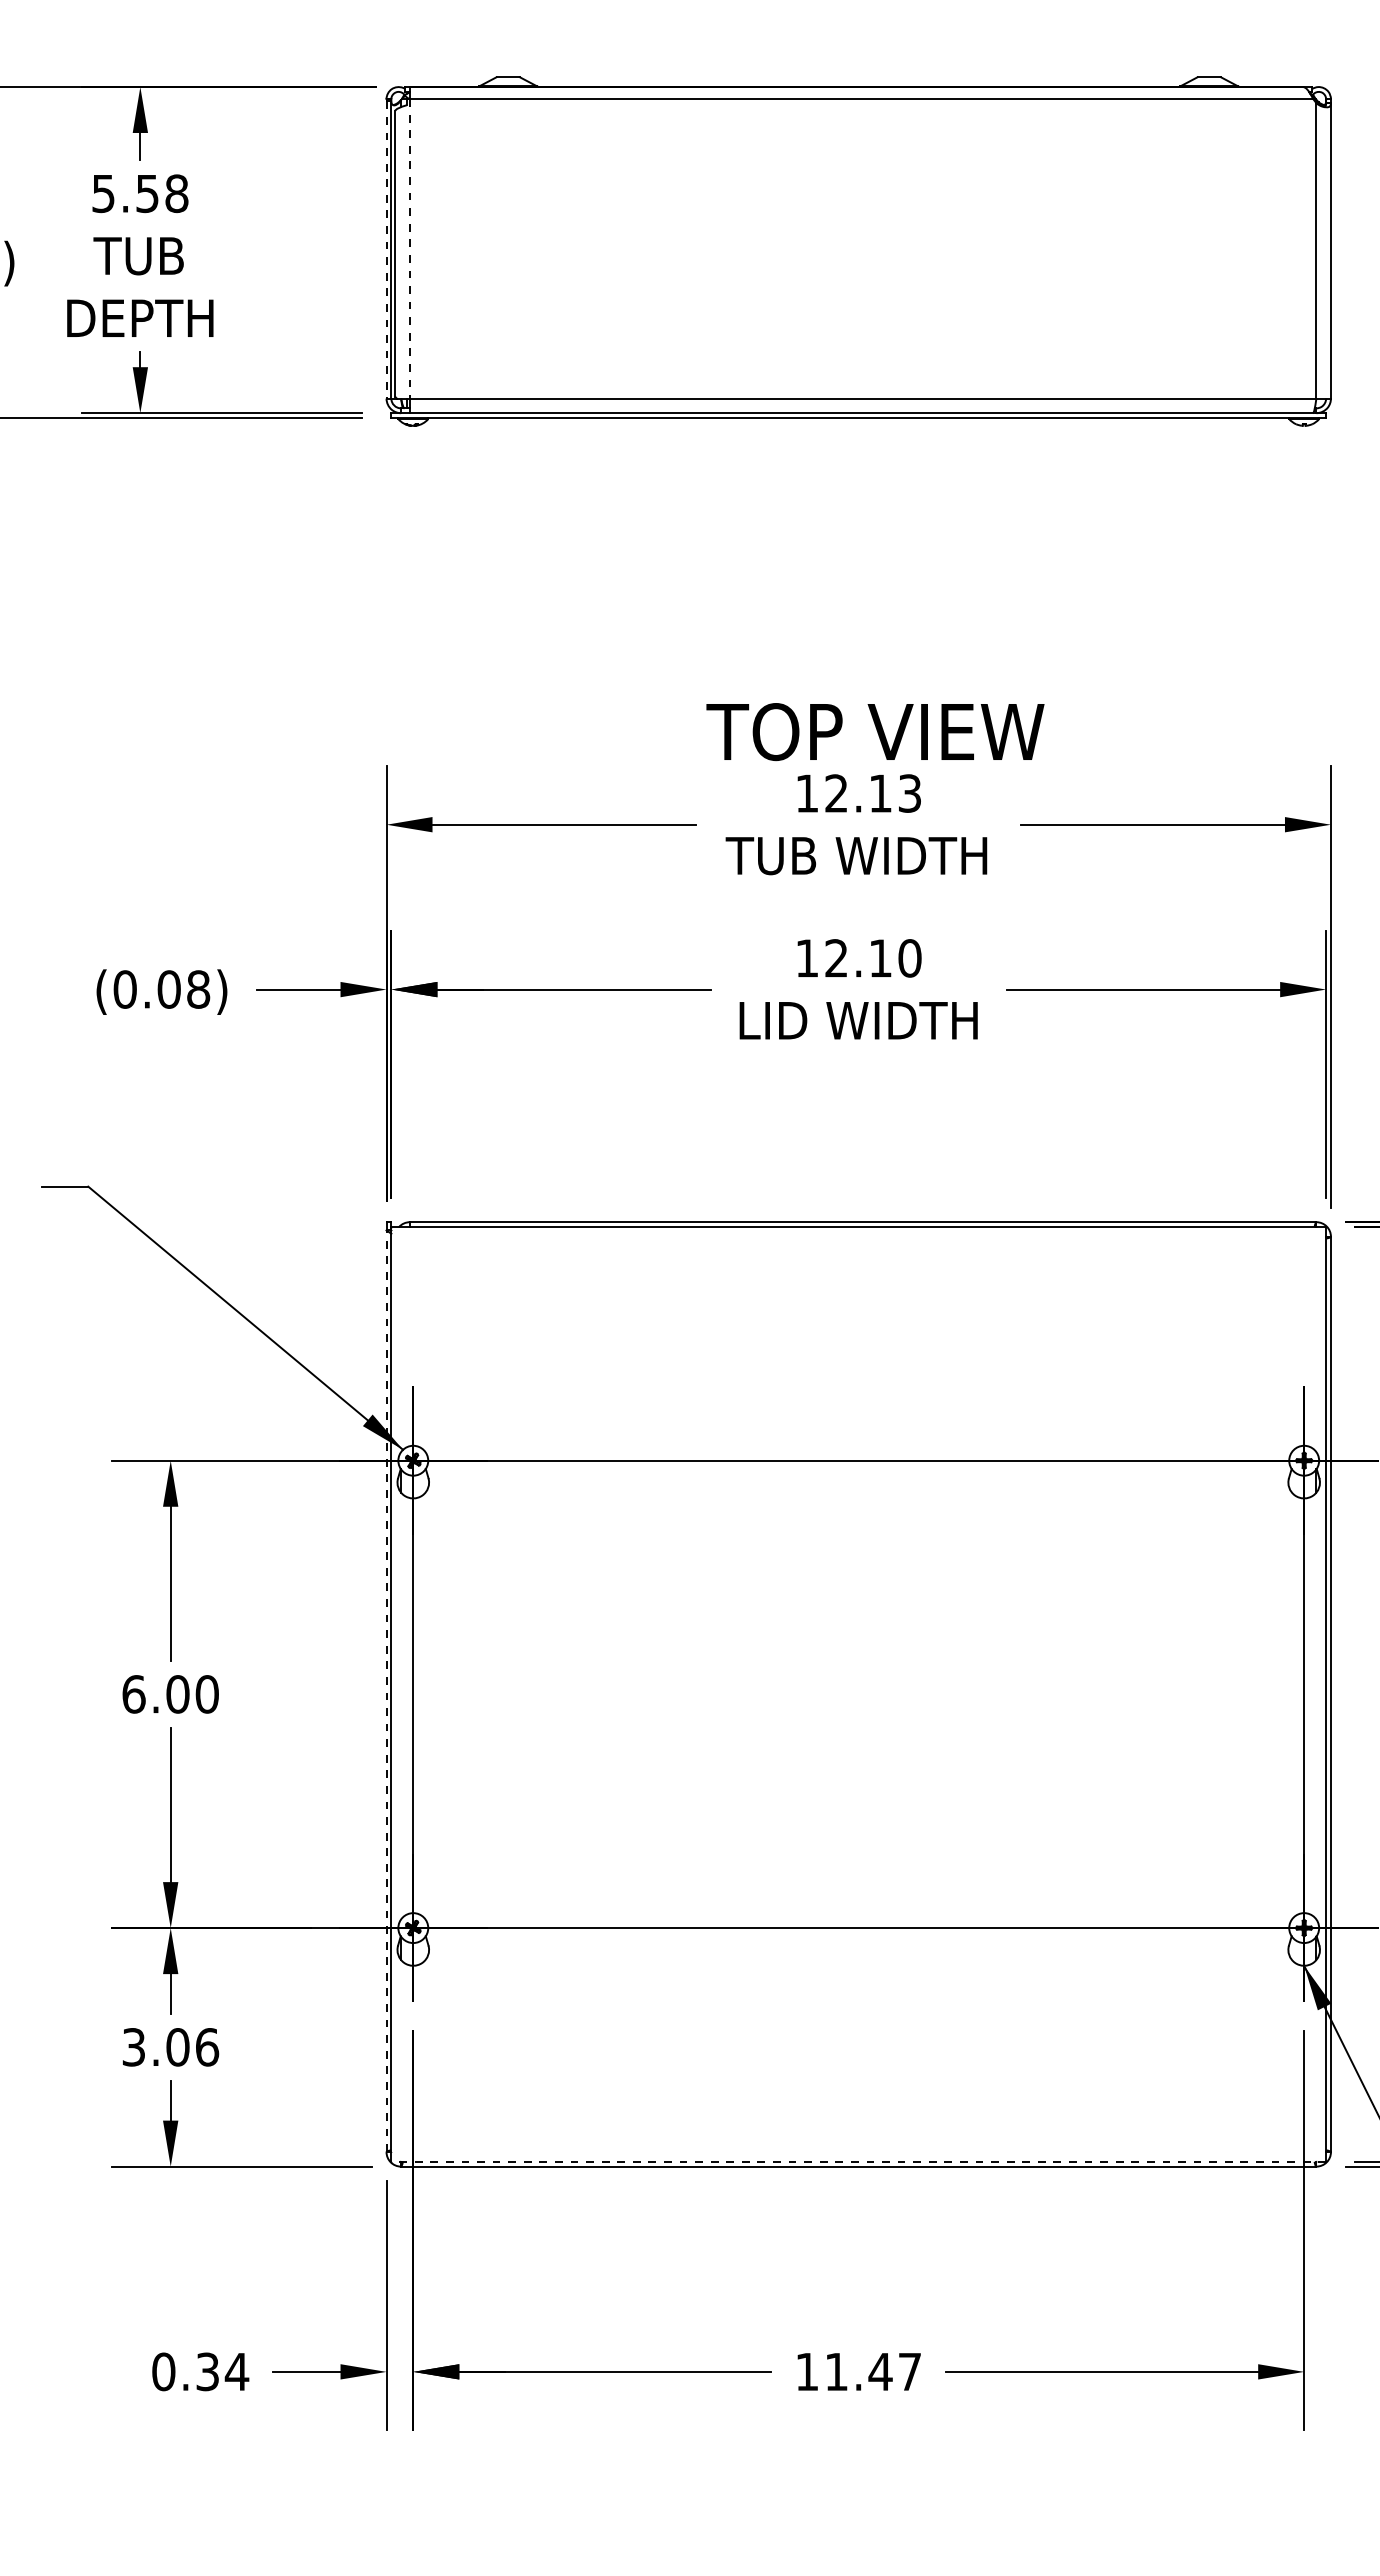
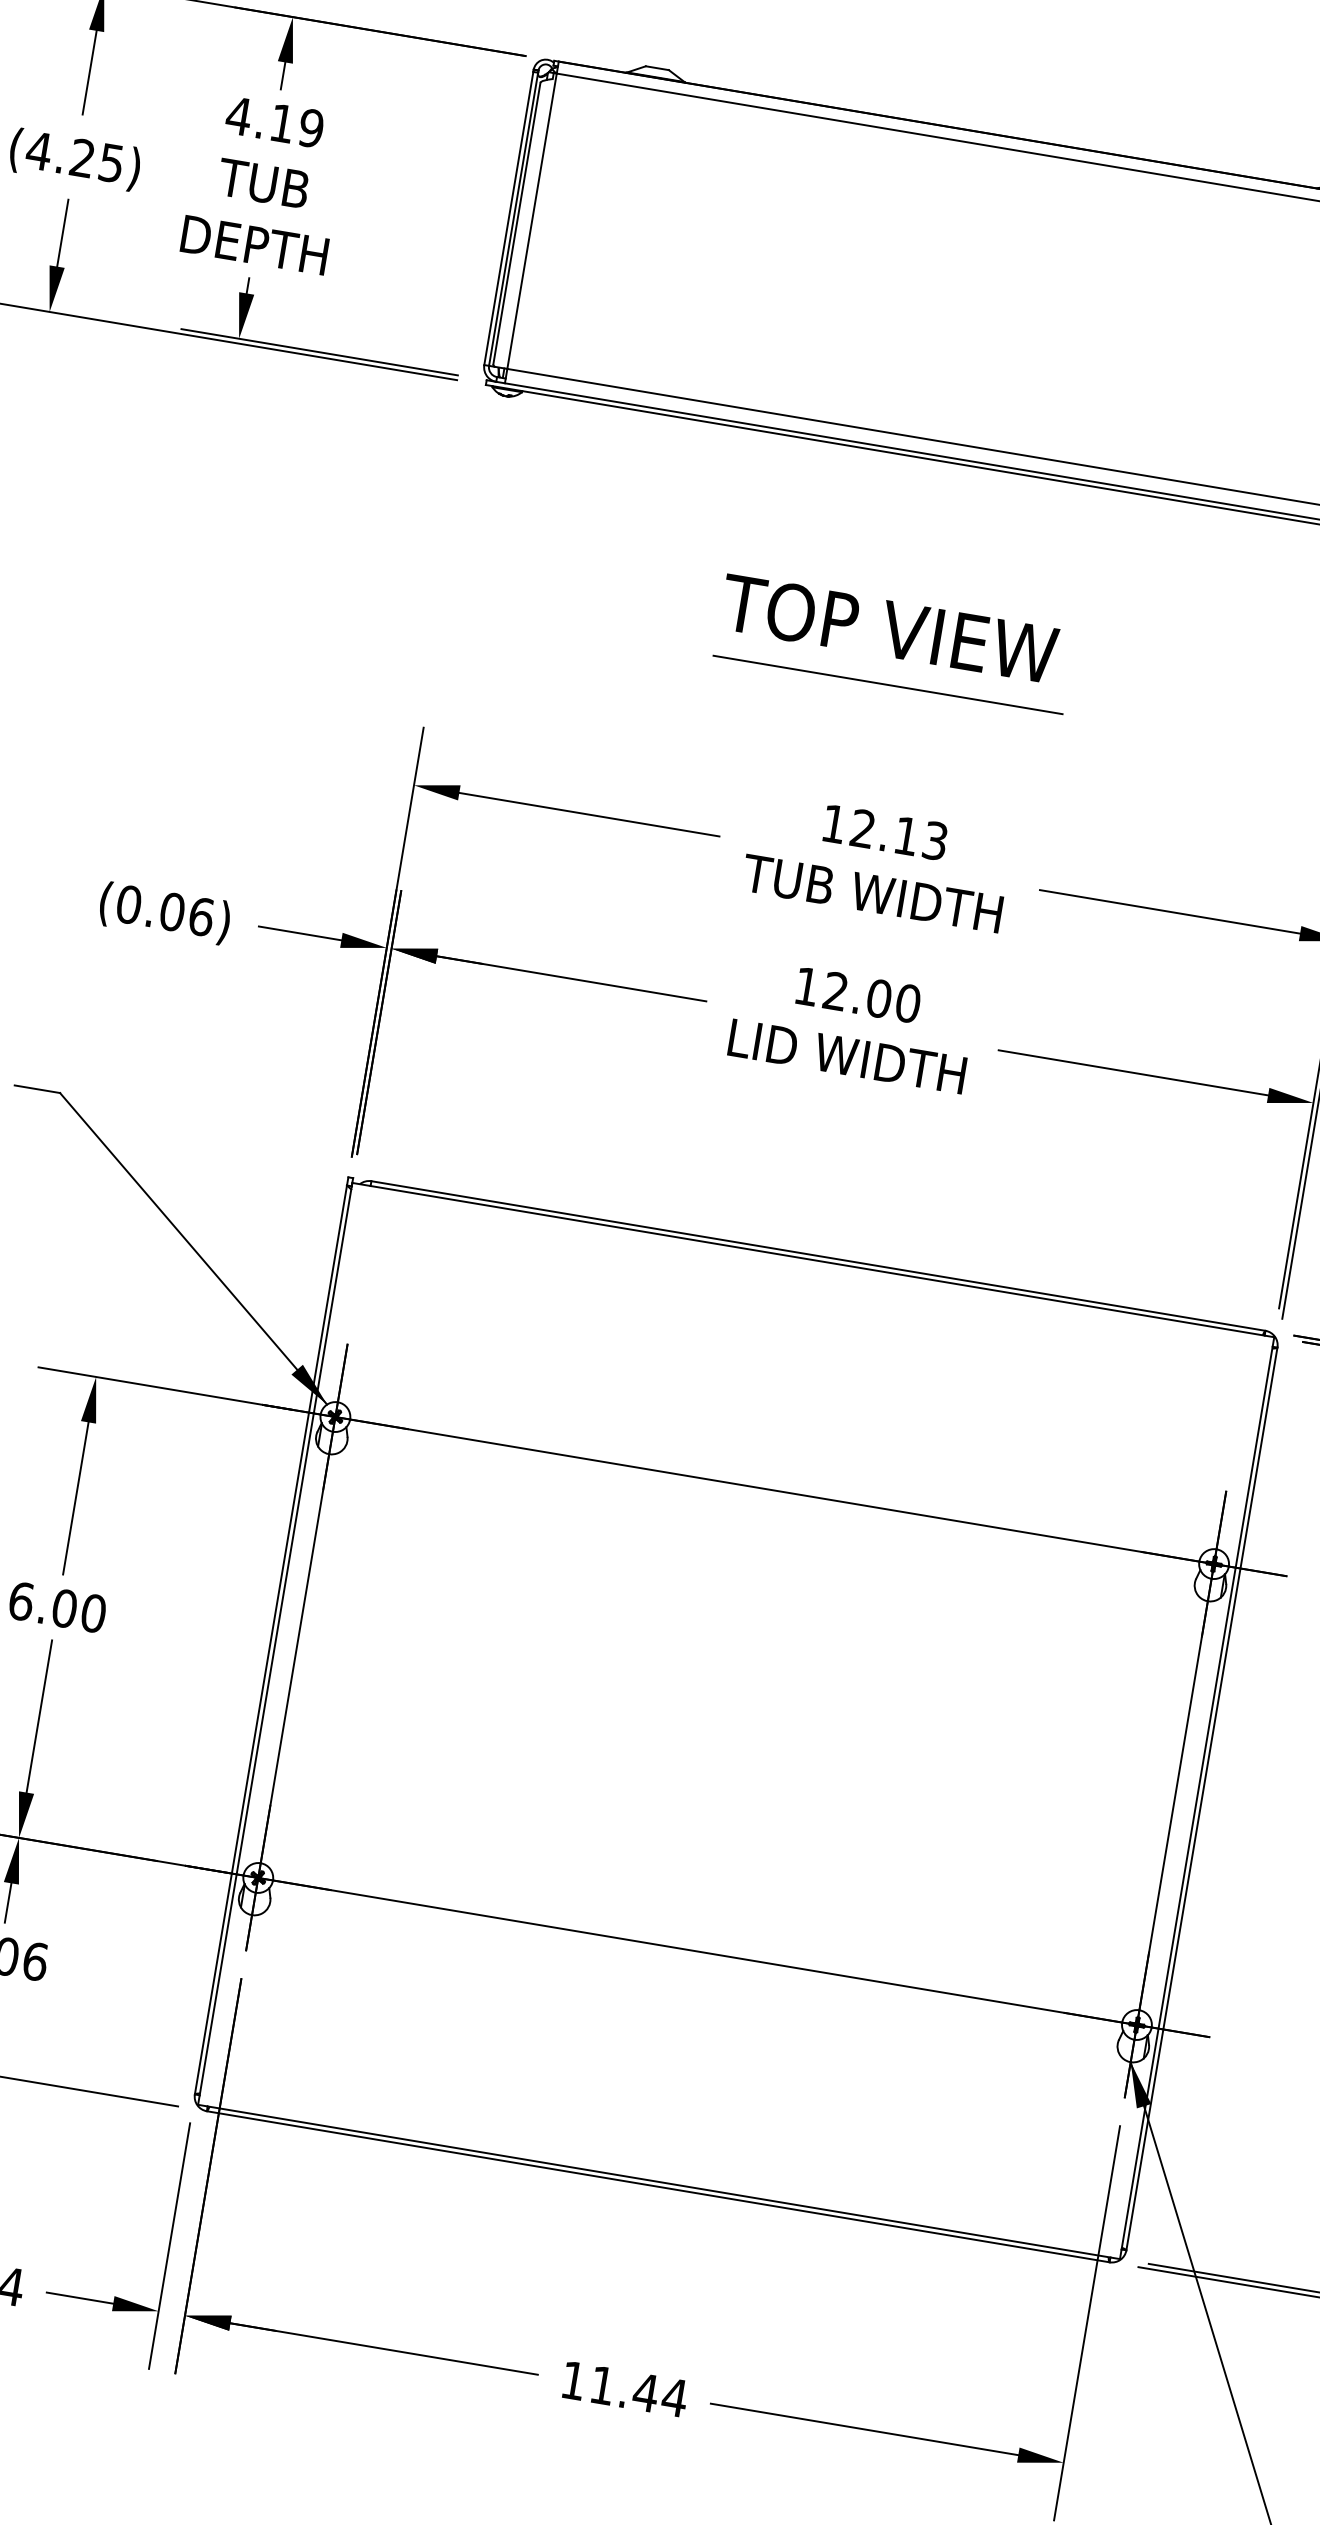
text: (139, 193) -> (274, 121), 5.58 -> 4.19
line: (409, 248) -> (531, 220), dashed -> solid
line: (386, 250) -> (508, 218), dashed -> solid
line: (837, 647) -> (888, 684), added
text: (875, 732) -> (889, 629), moved
text: (880, 958) -> (879, 998), 12.10 -> 12.00
text: (198, 989) -> (201, 916), (0.08) -> (0.06)
line: (386, 1691) -> (270, 1640), dashed -> solid
line: (858, 2161) -> (658, 2181), dashed -> solid
text: (909, 2371) -> (674, 2397), 11.47 -> 11.44

